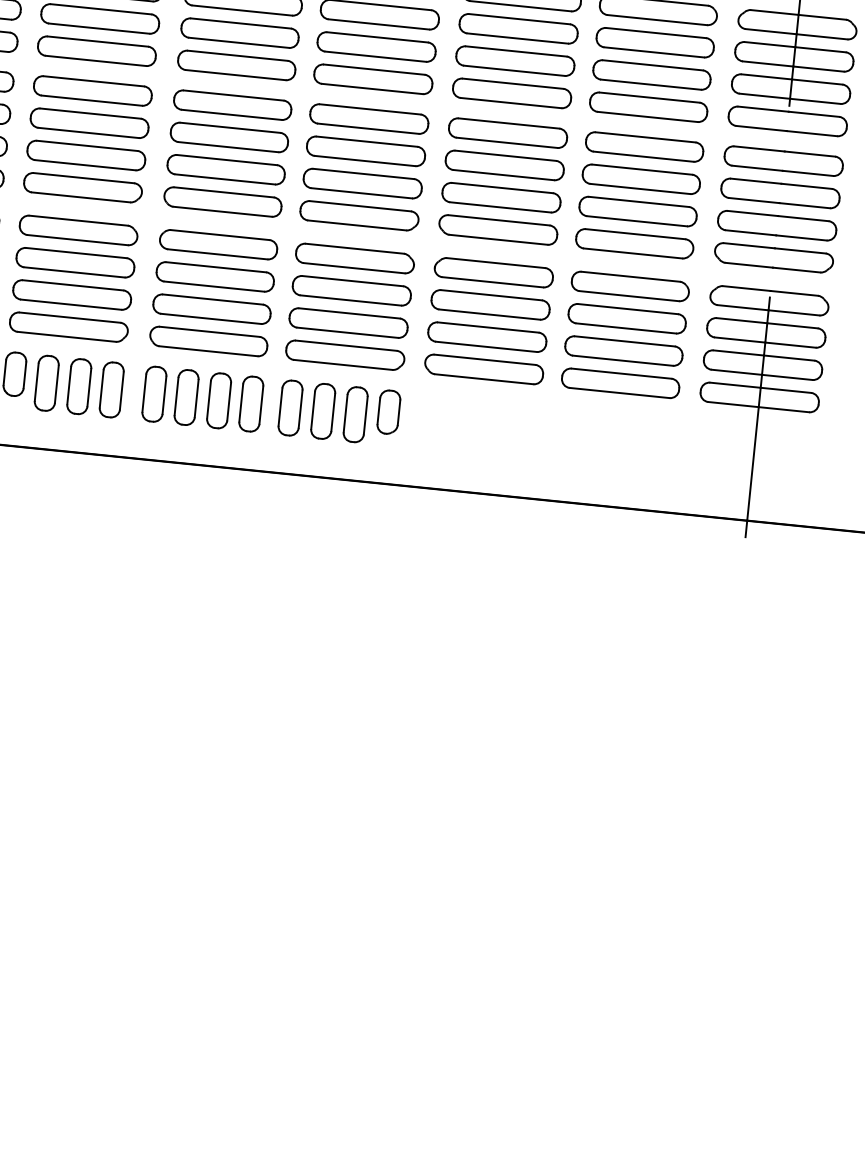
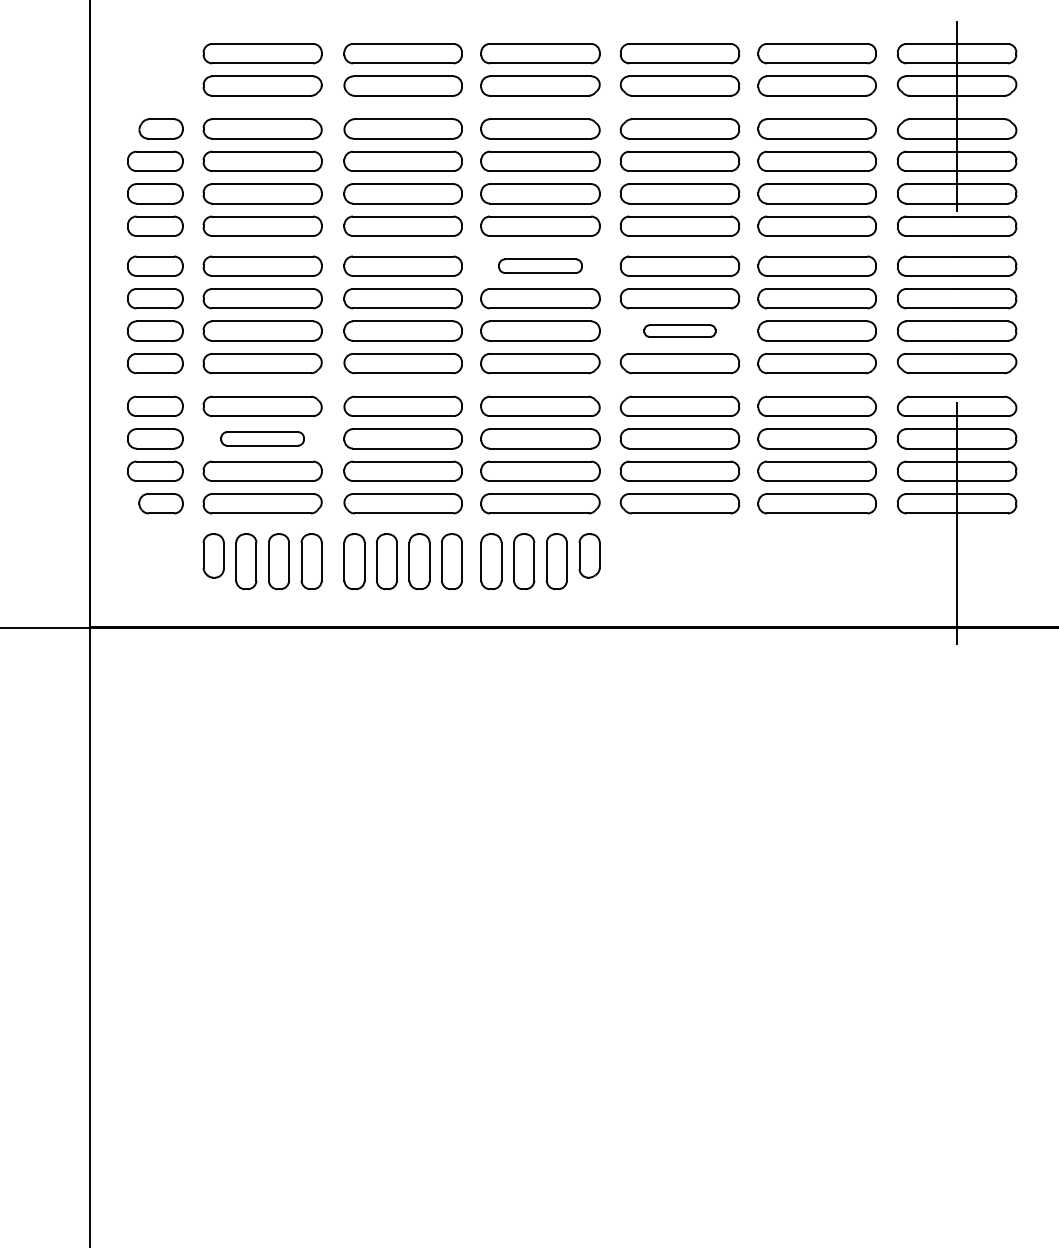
part: (369, 118) -> (540, 265), size x0.7
part: (501, 197) -> (679, 330), size x0.6
part: (75, 262) -> (262, 438), size x0.7

